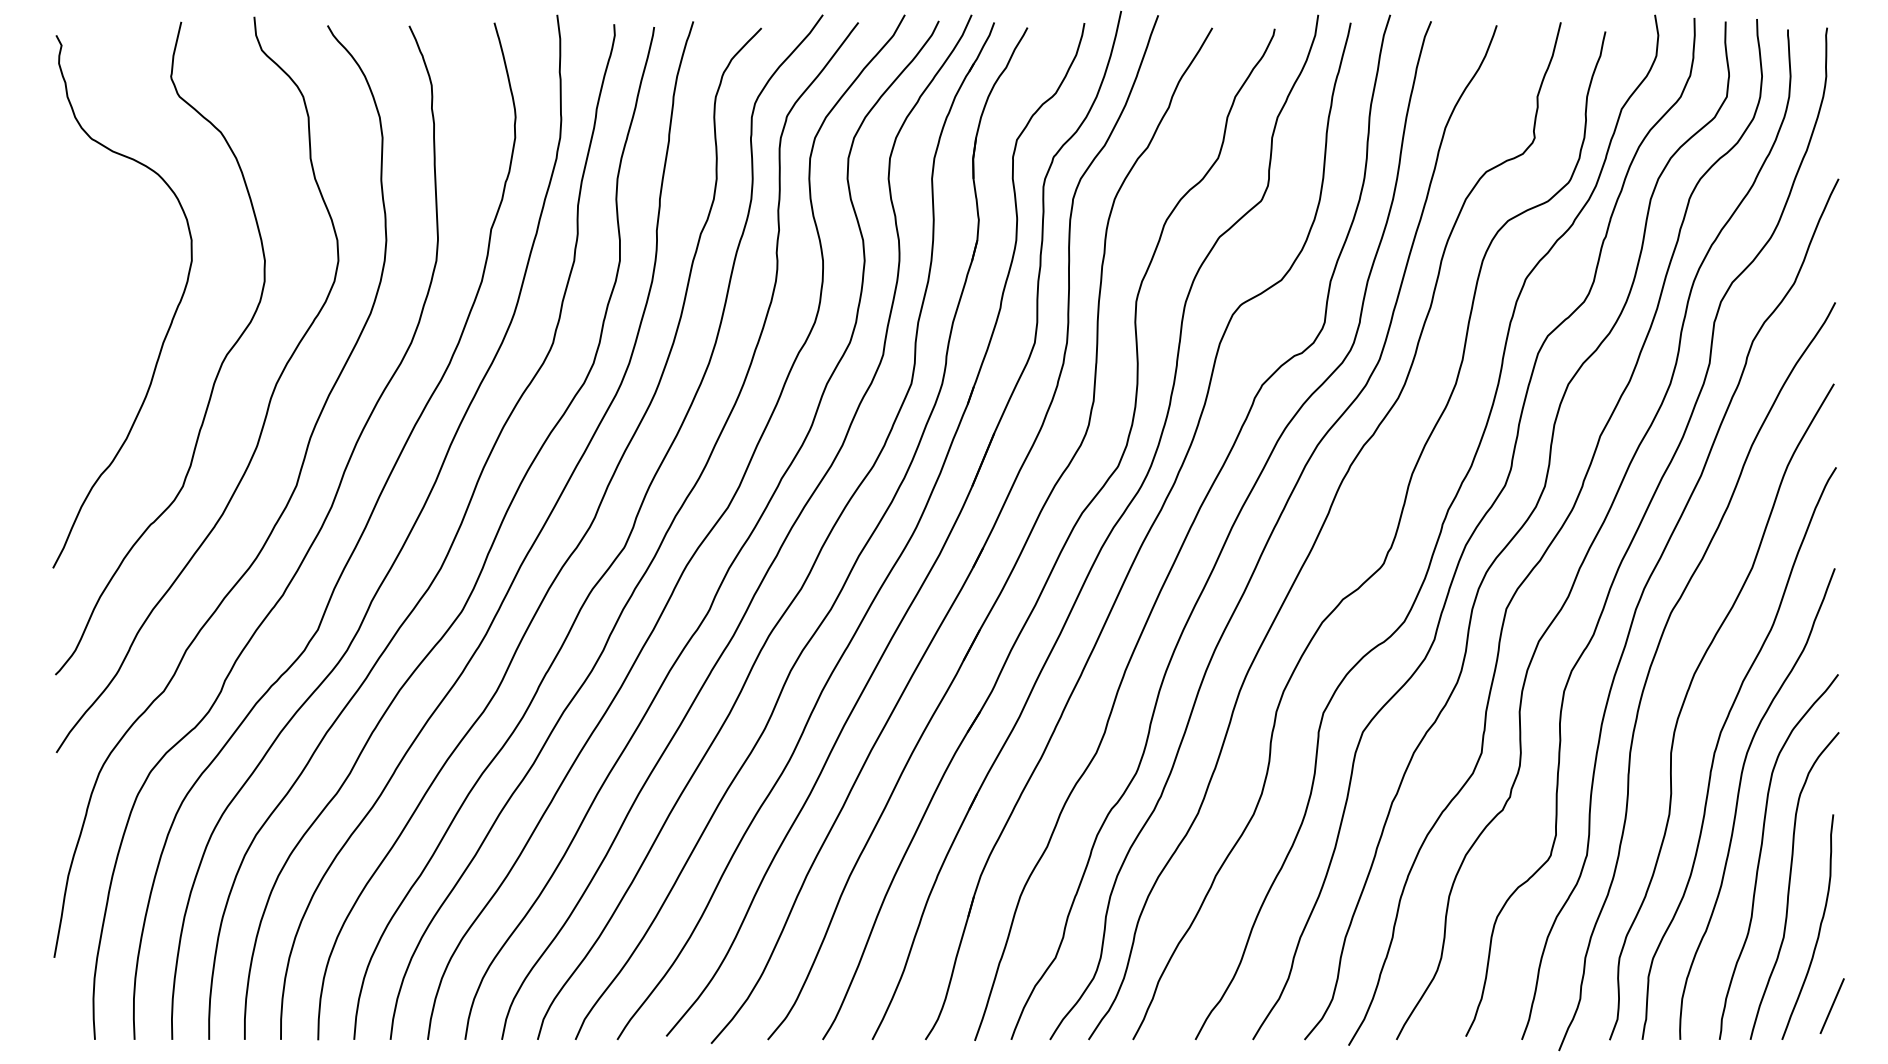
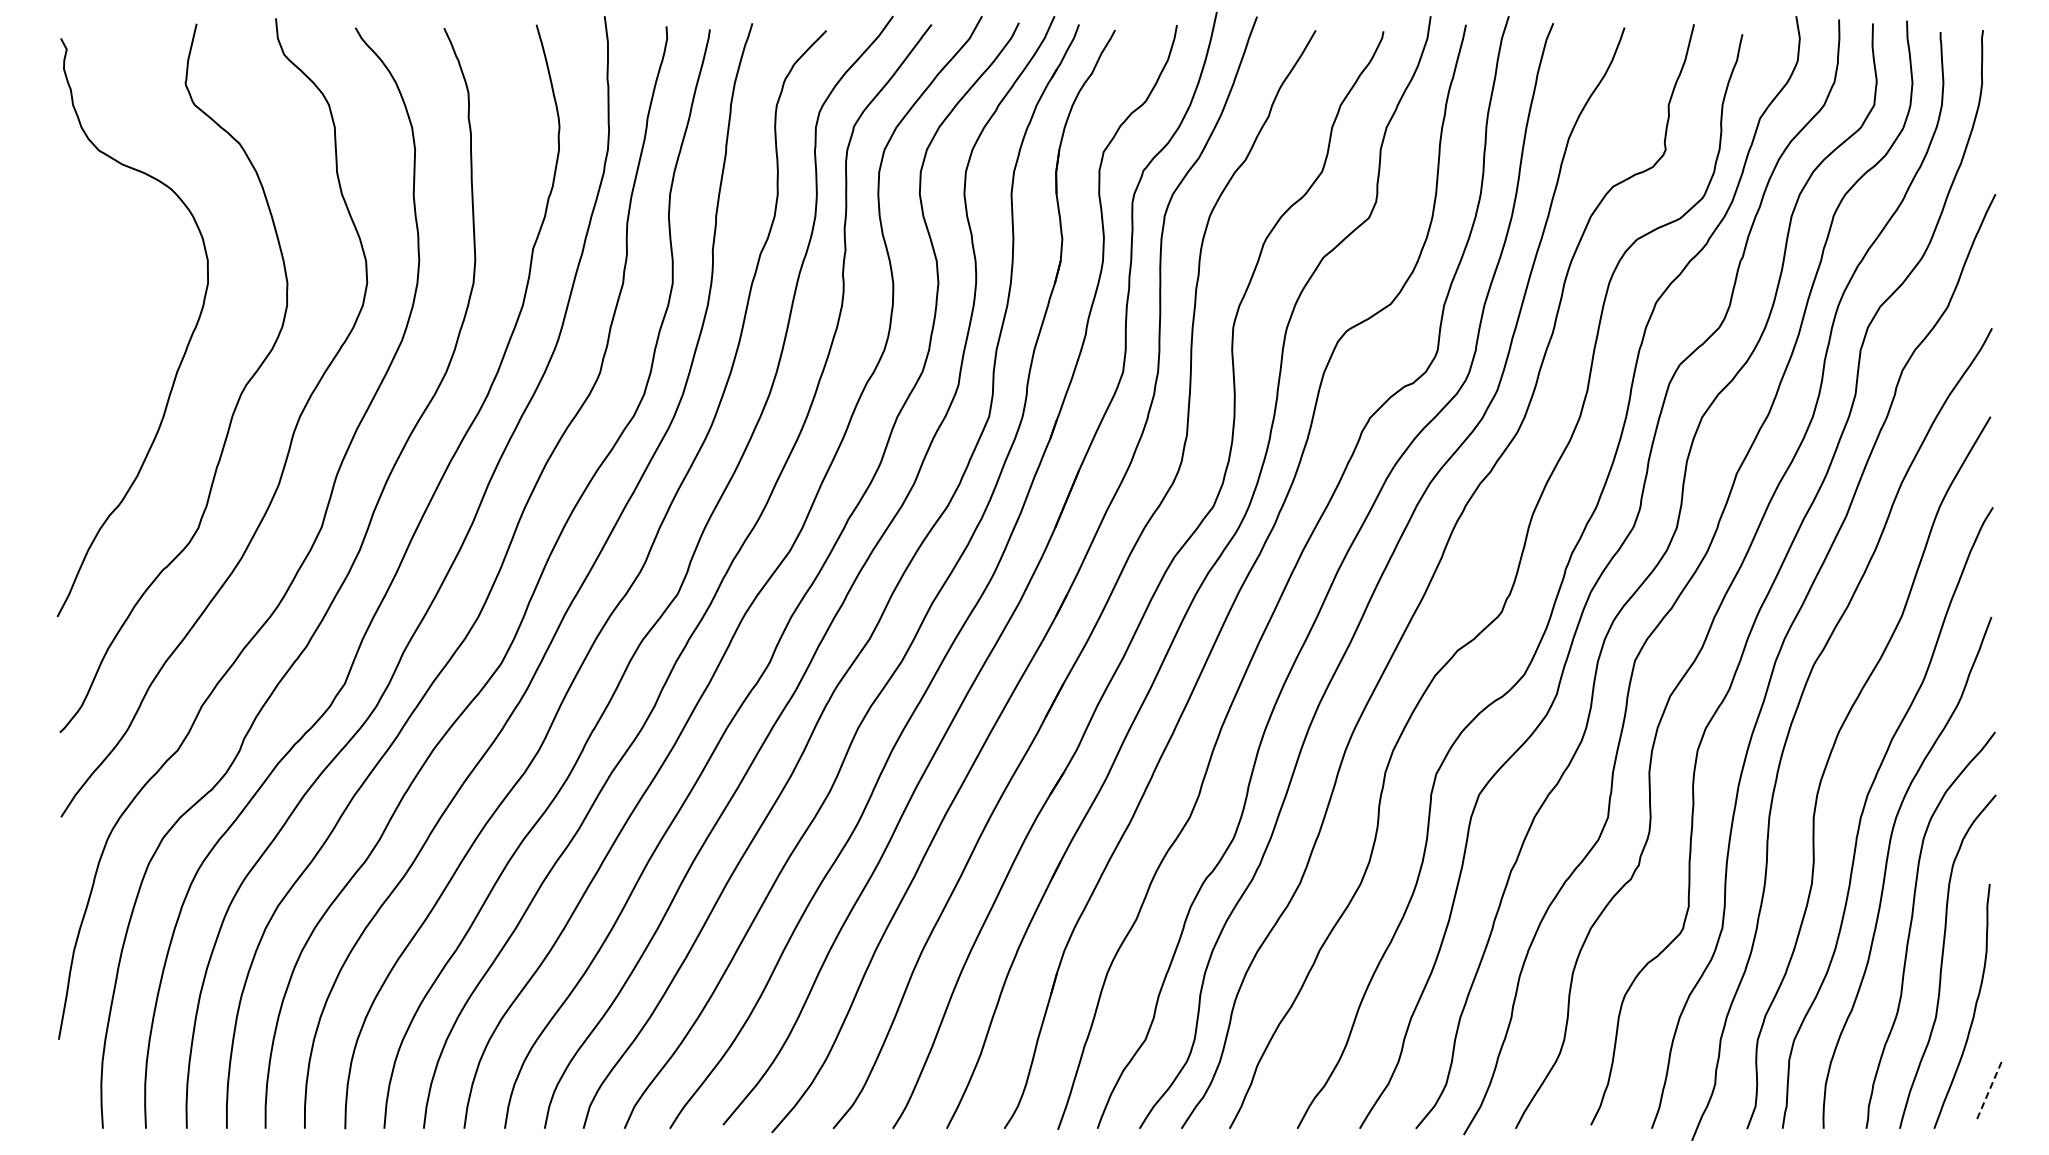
line: (1832, 1006) -> (1988, 1092), solid -> dashed

